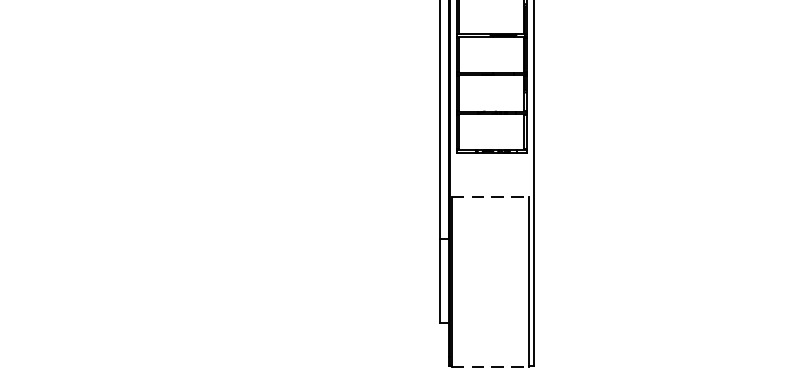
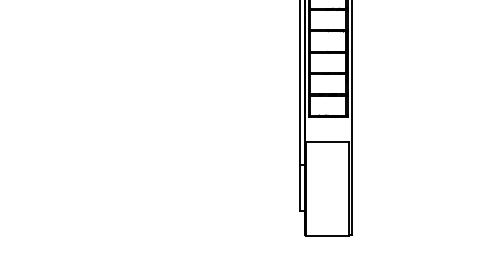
line: (490, 196) -> (327, 141), dashed -> solid
line: (490, 366) -> (327, 235), dashed -> solid

